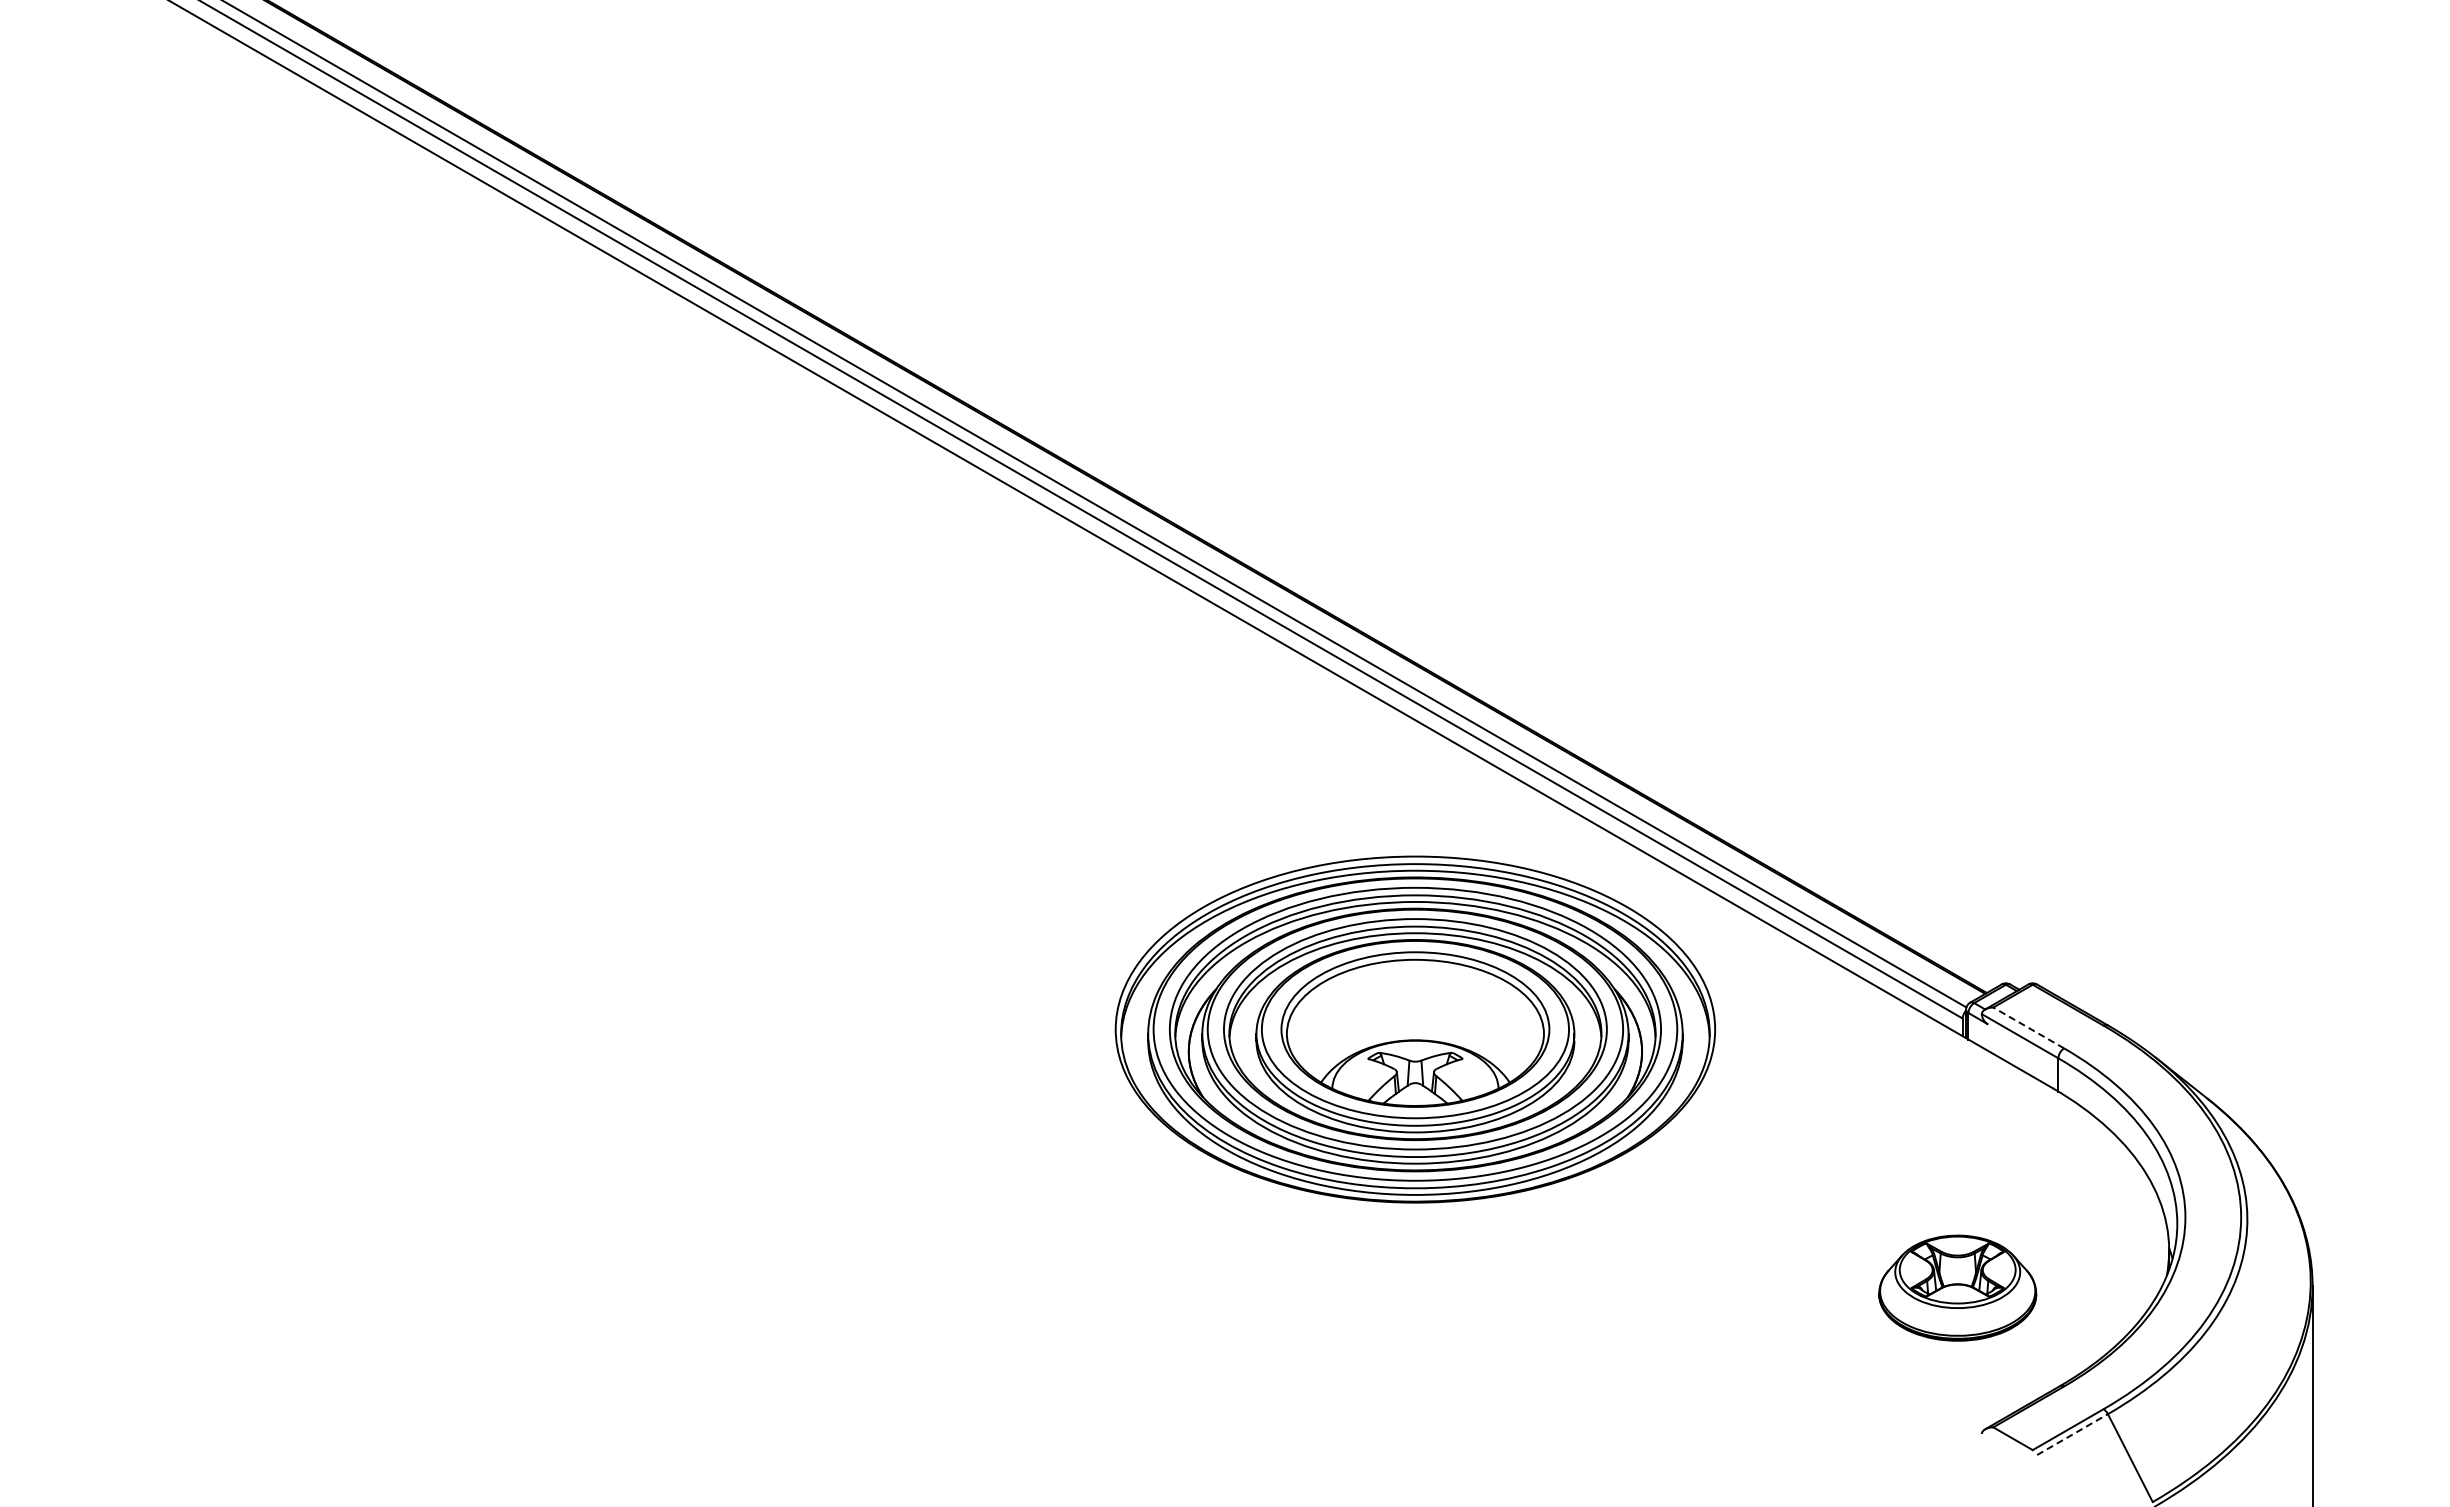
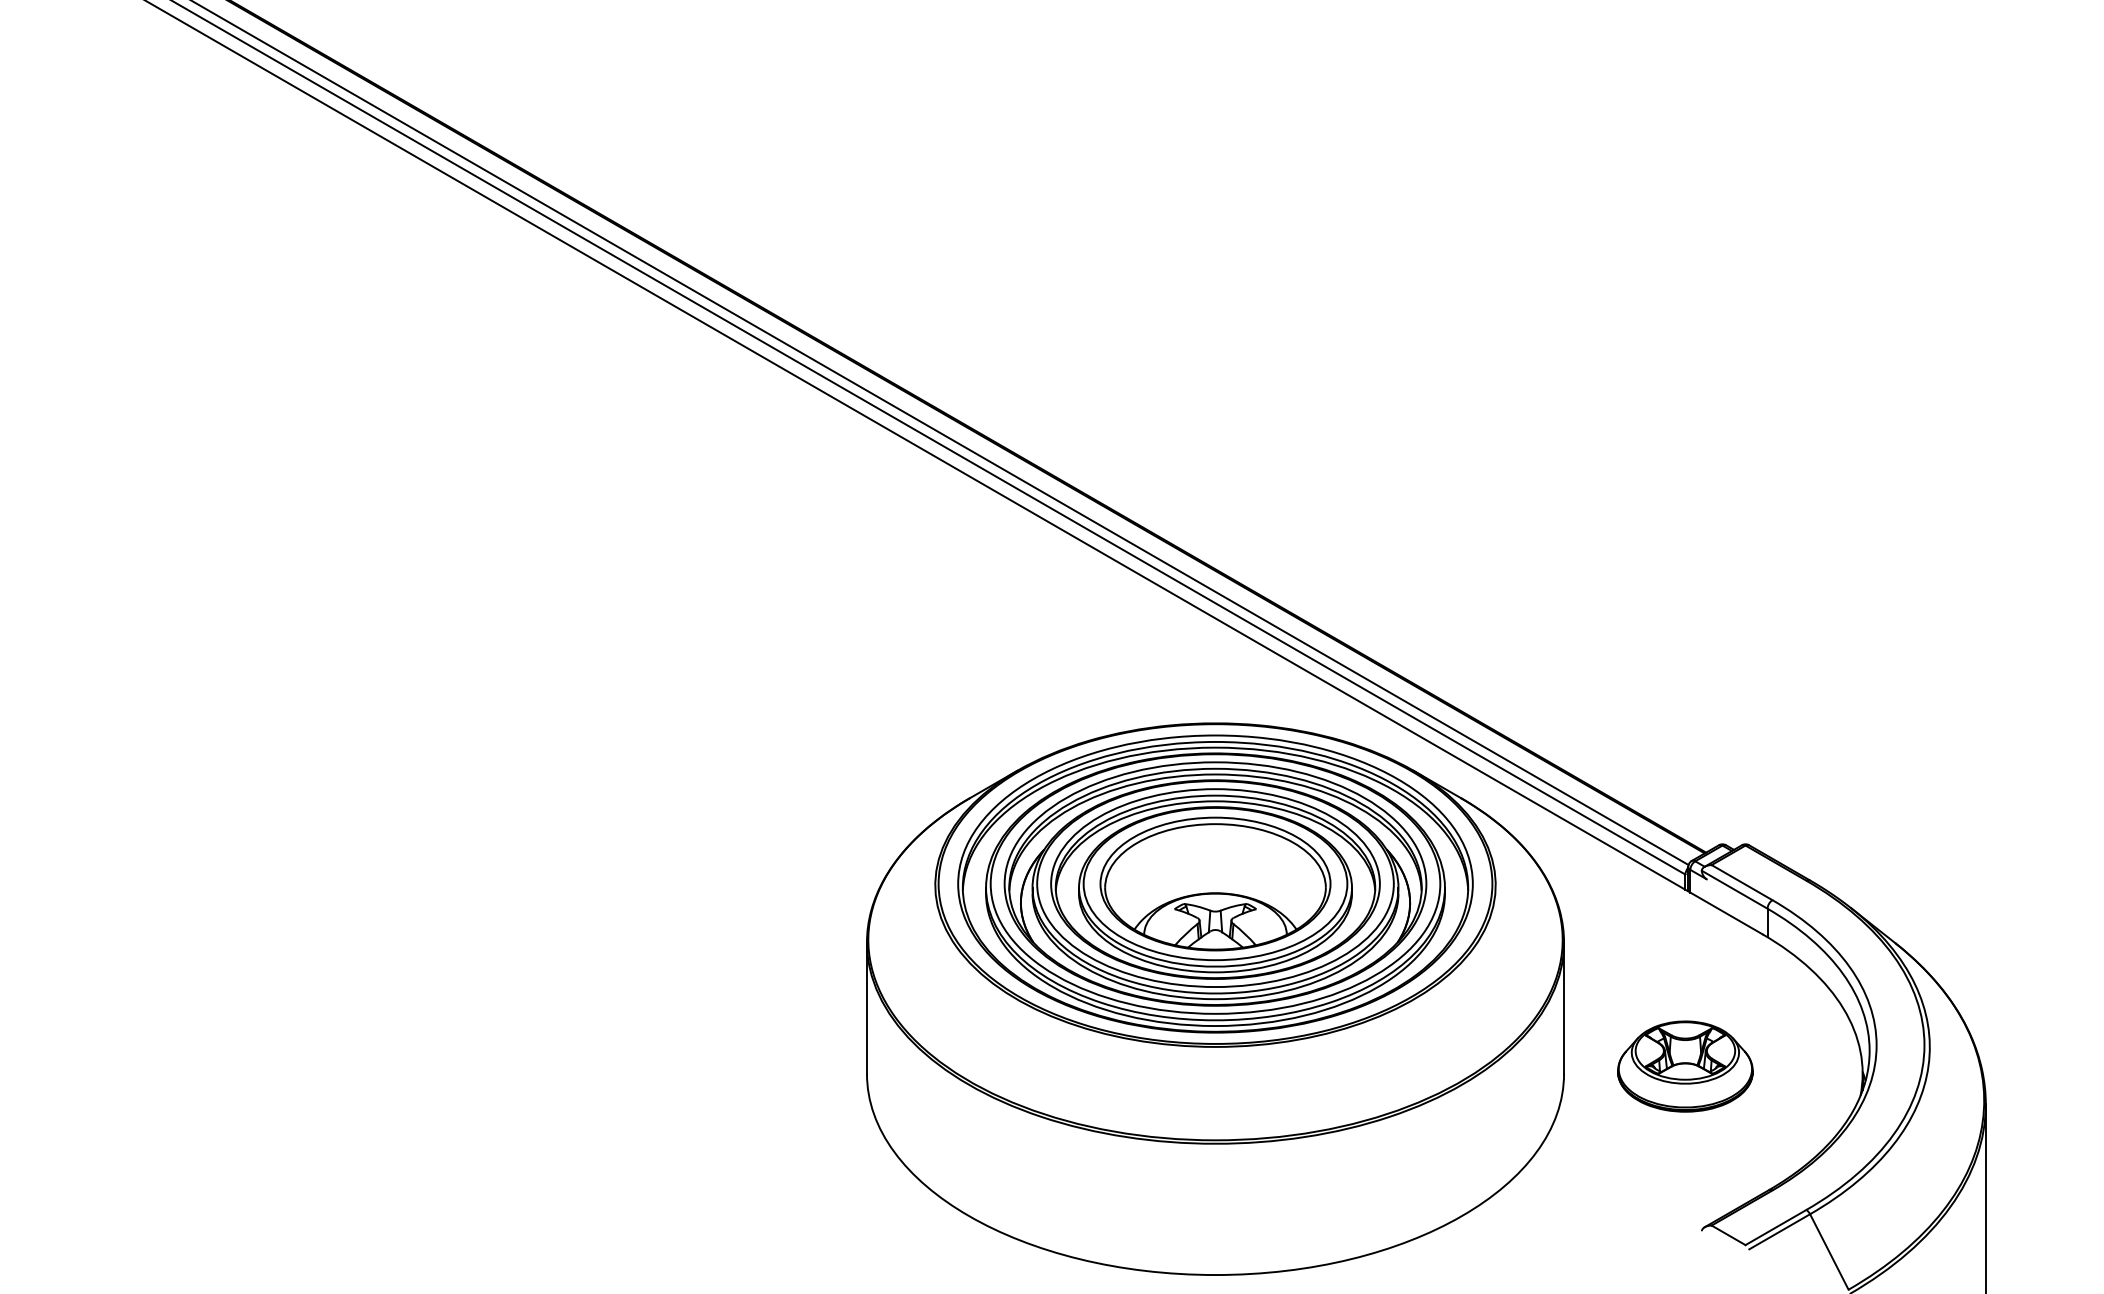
line: (2028, 1027) -> (1741, 882), dashed -> solid
part: (1415, 1163) -> (1215, 999), added
part: (1957, 1287) -> (1685, 1065), moved
line: (2072, 1434) -> (1779, 1231), dashed -> solid

